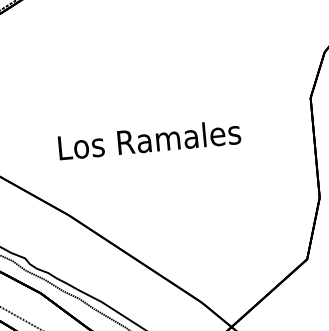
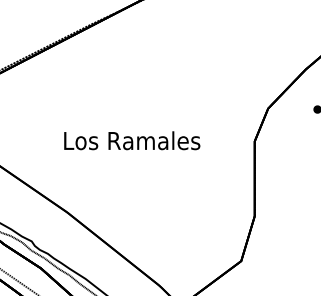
text: (149, 139) -> (132, 140), moved

